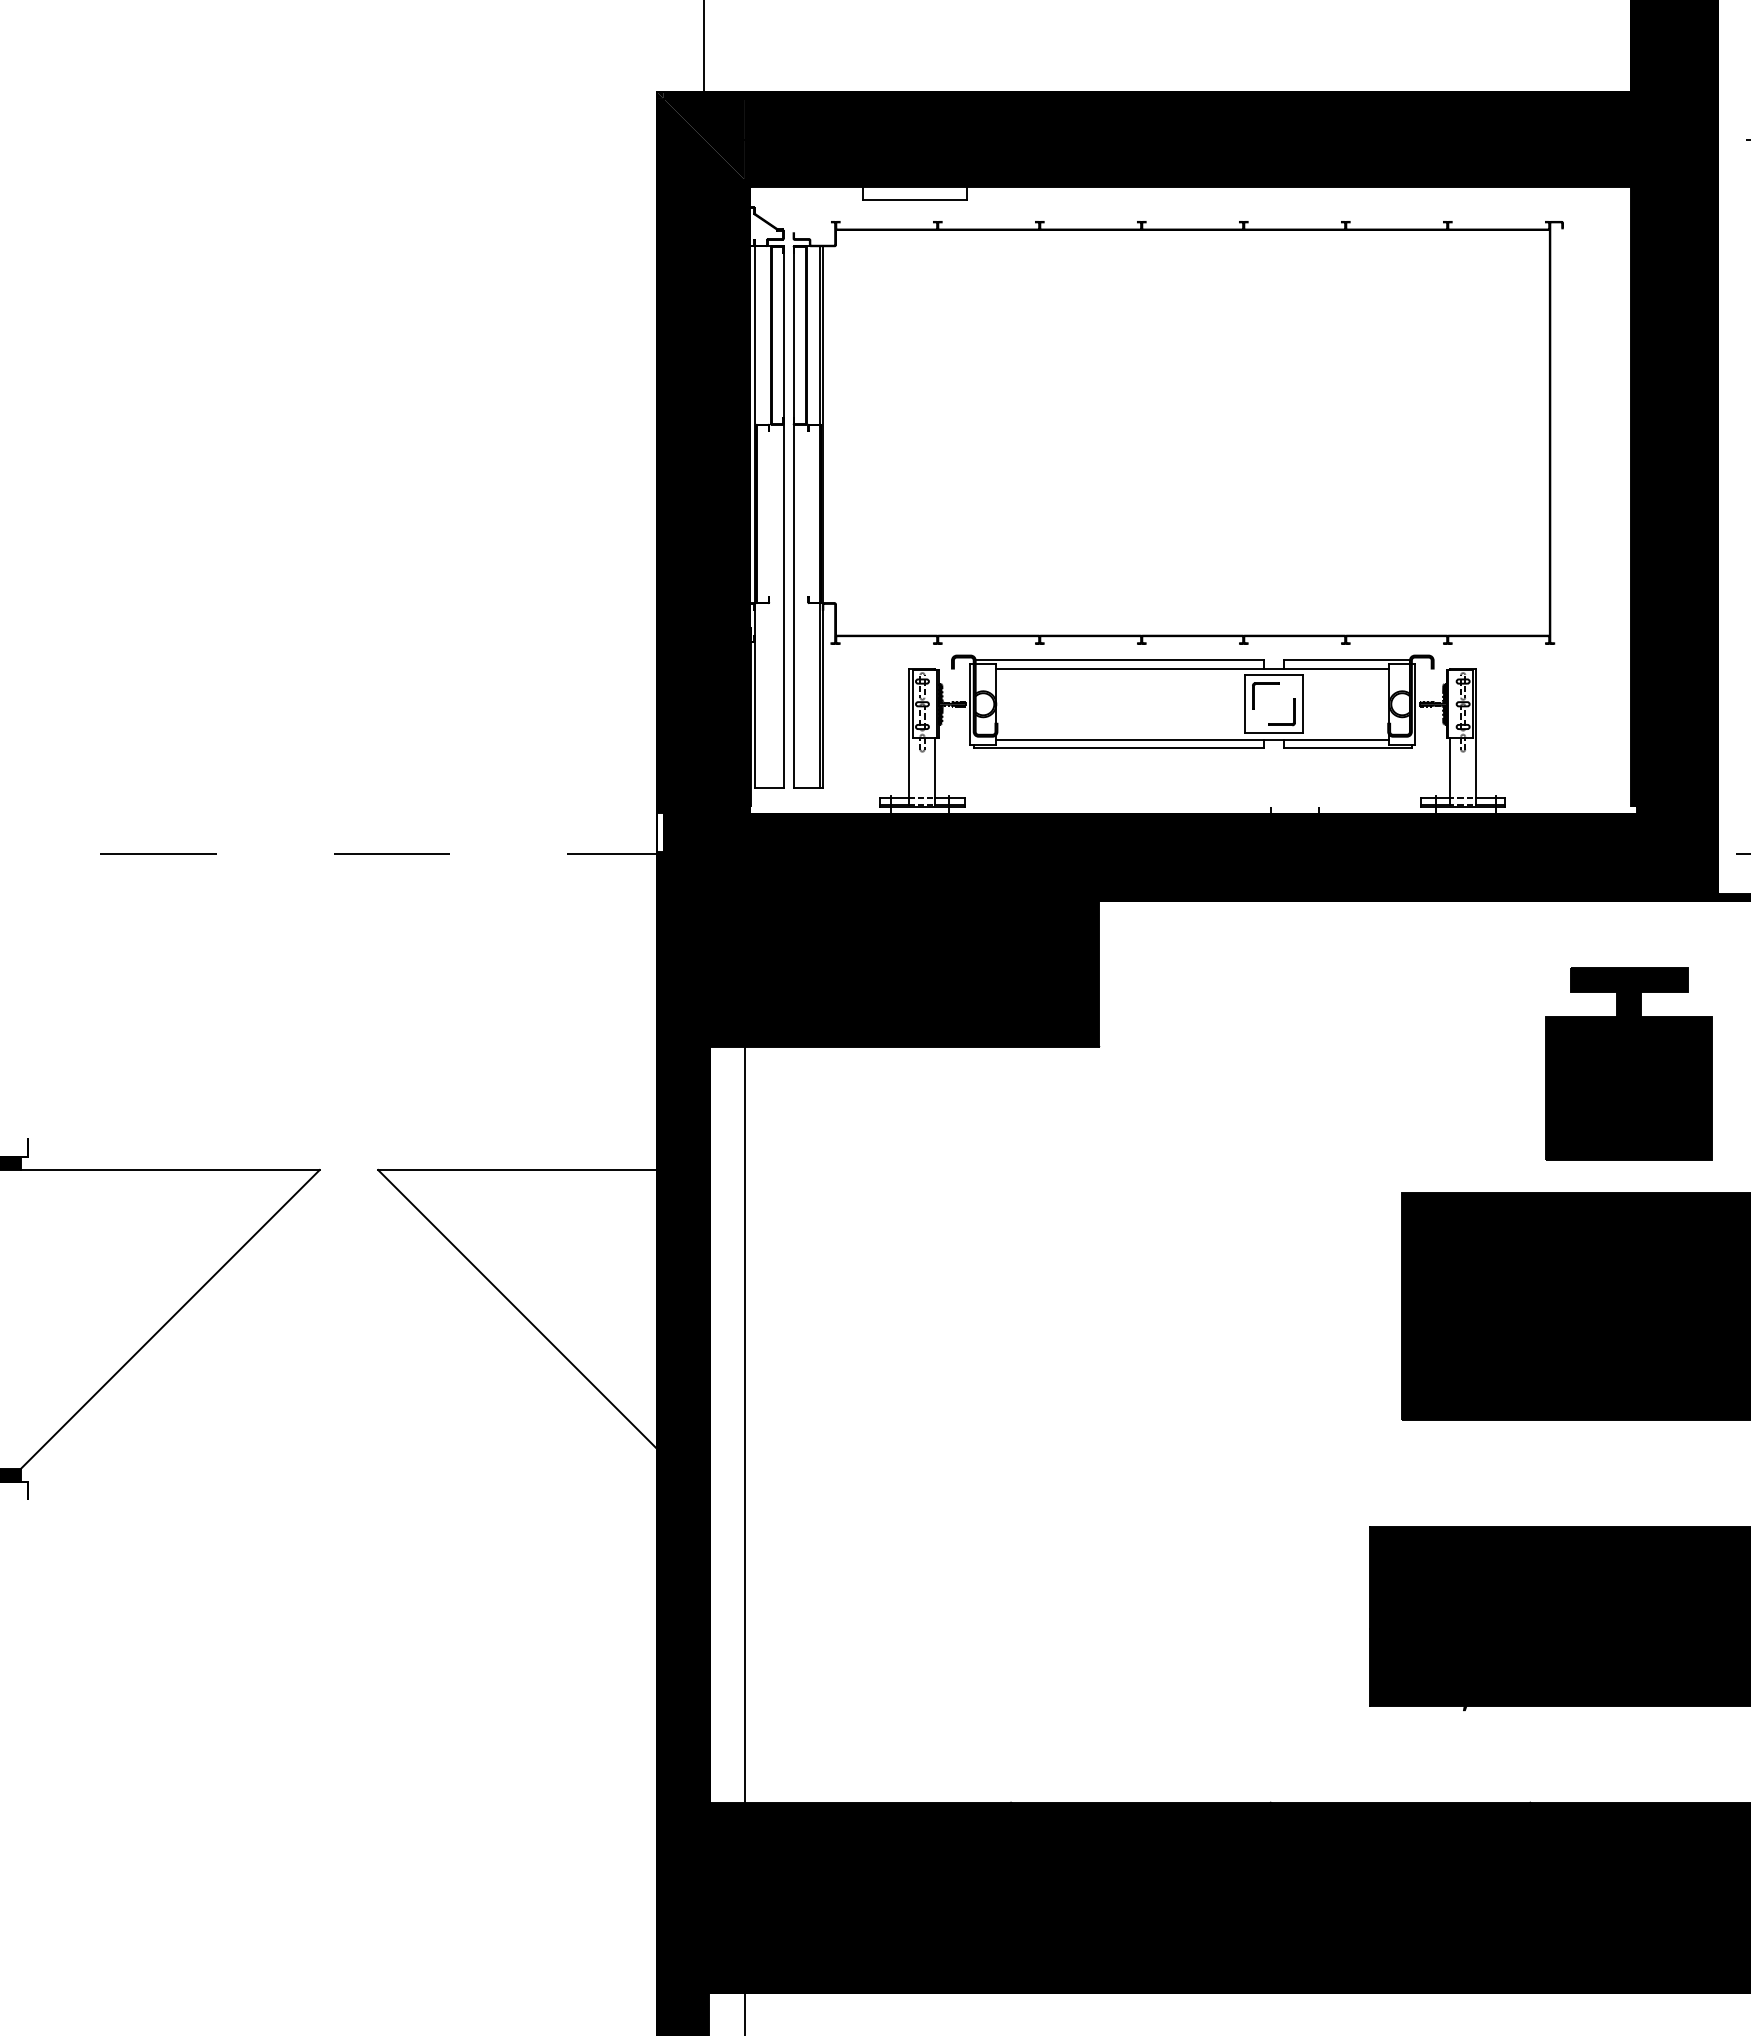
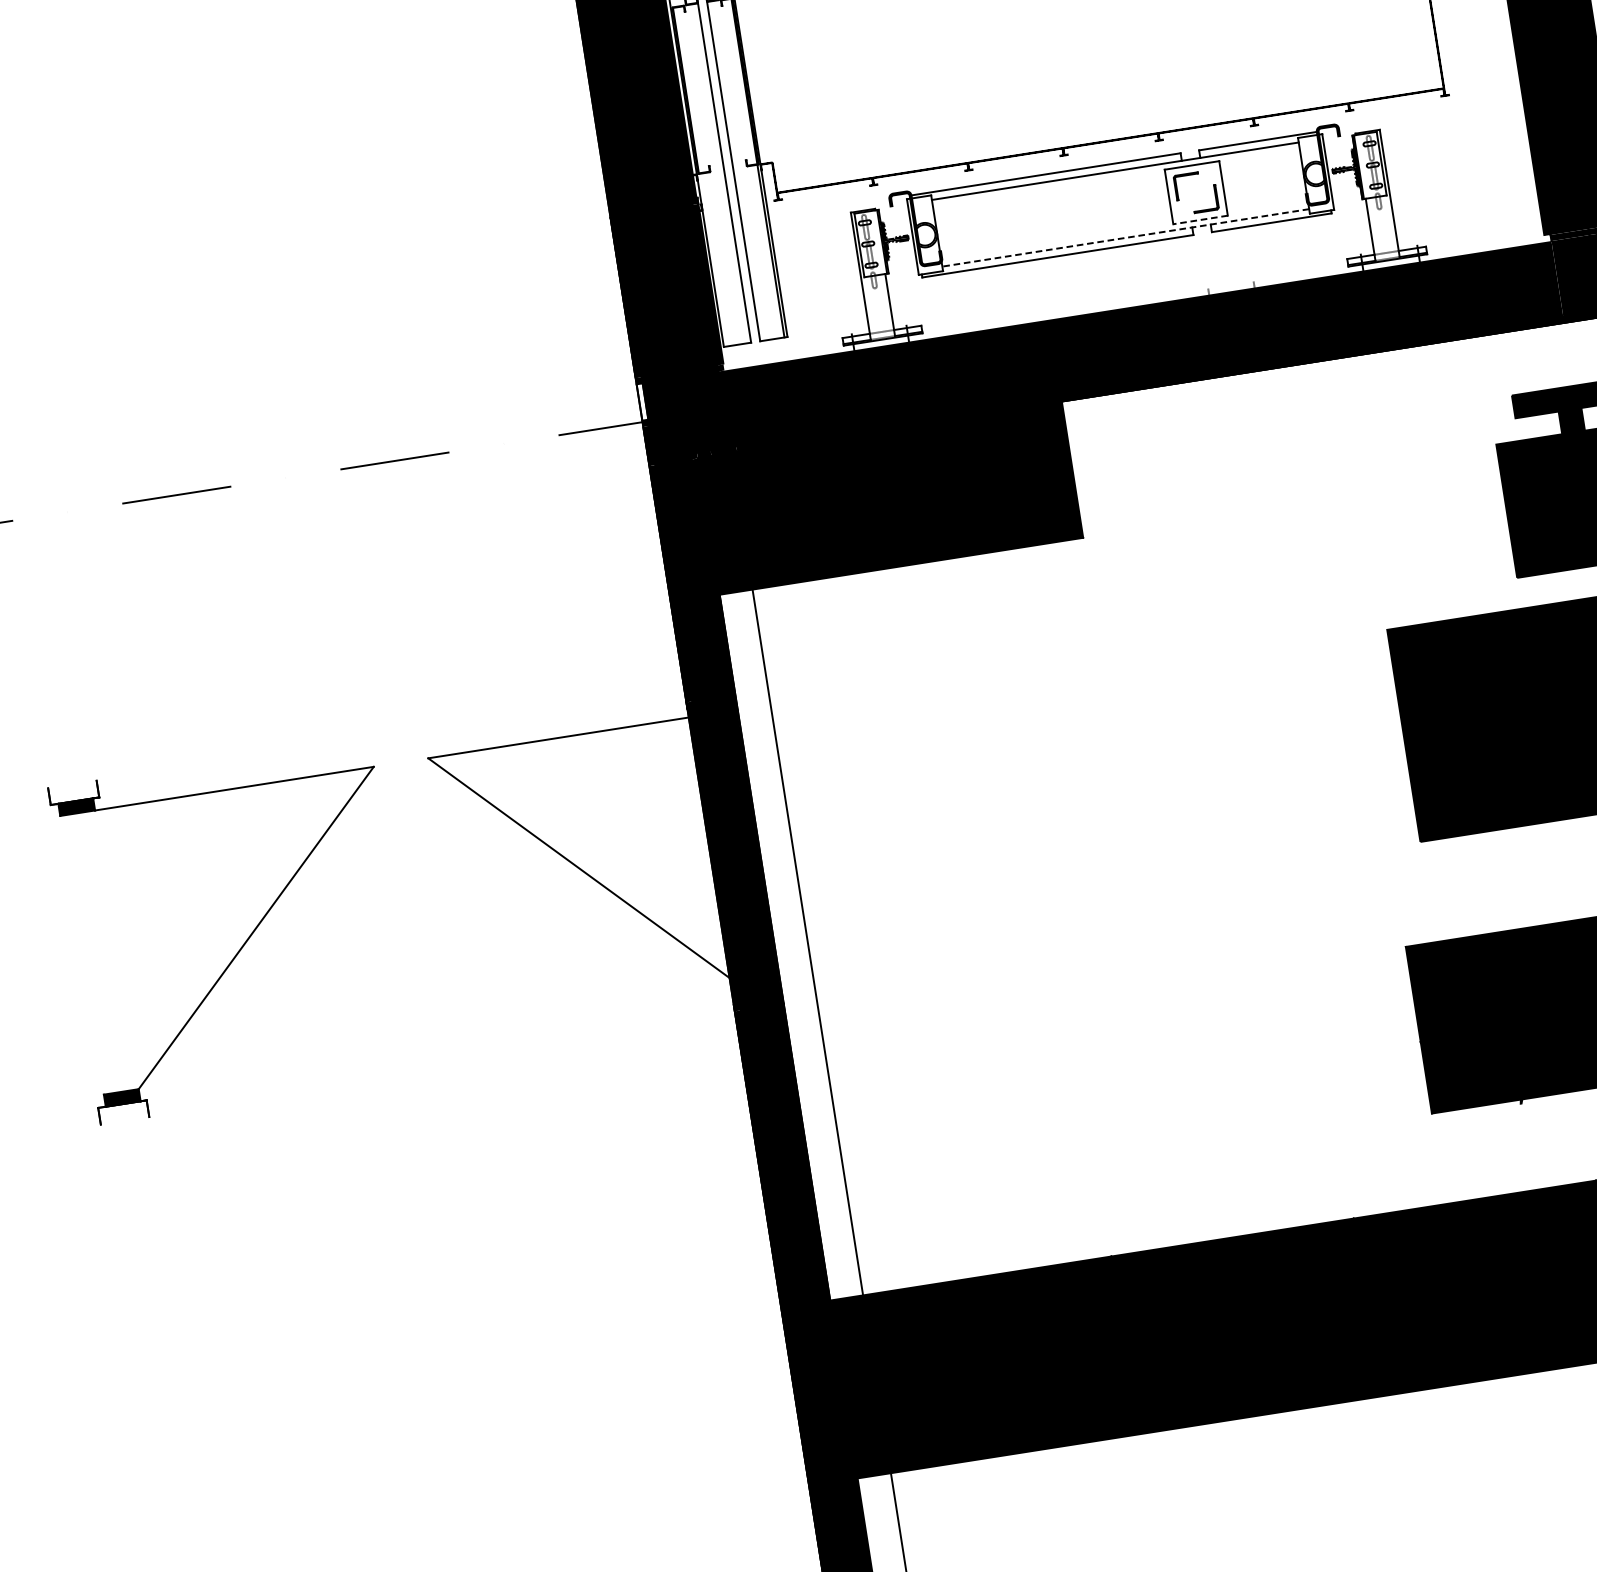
line: (1273, 733) -> (1200, 220), solid -> dashed
line: (1192, 739) -> (1125, 237), solid -> dashed

